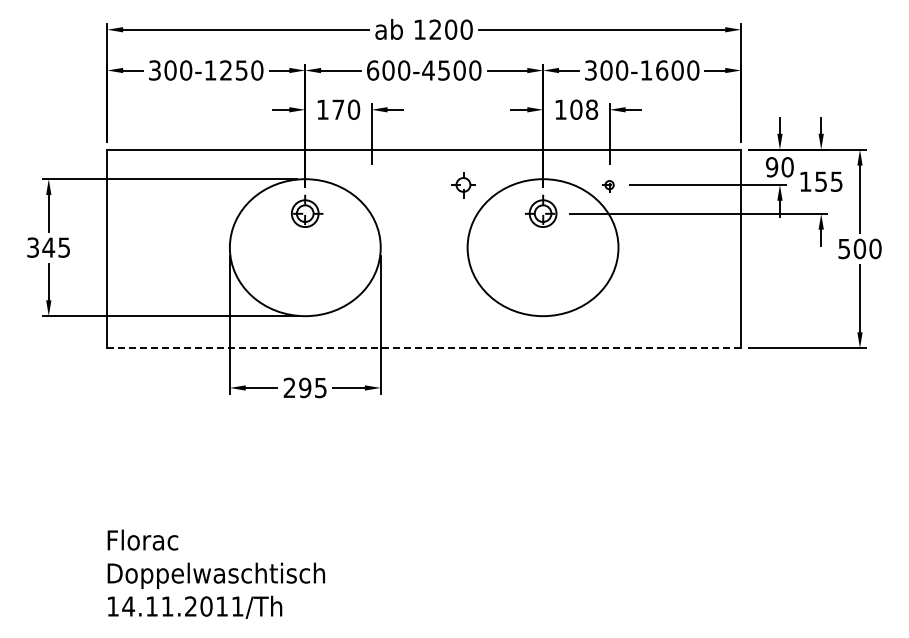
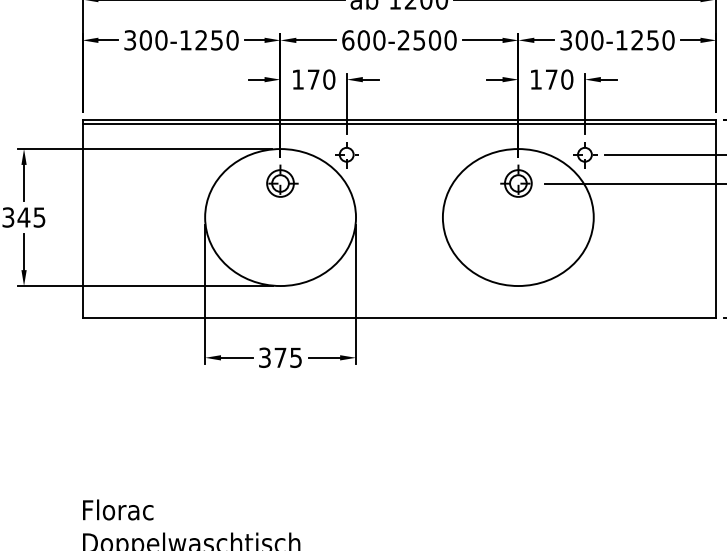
text: (428, 70) -> (403, 40), 600-4500 -> 600-2500
text: (669, 70) -> (644, 40), 300-1600 -> 300-1250
text: (584, 109) -> (559, 79), 108 -> 170
line: (424, 154) -> (399, 124), added
part: (463, 185) -> (346, 155), moved
part: (609, 185) -> (584, 155), size x1.67
line: (424, 348) -> (399, 318), dashed -> solid
text: (297, 387) -> (272, 357), 295 -> 375

